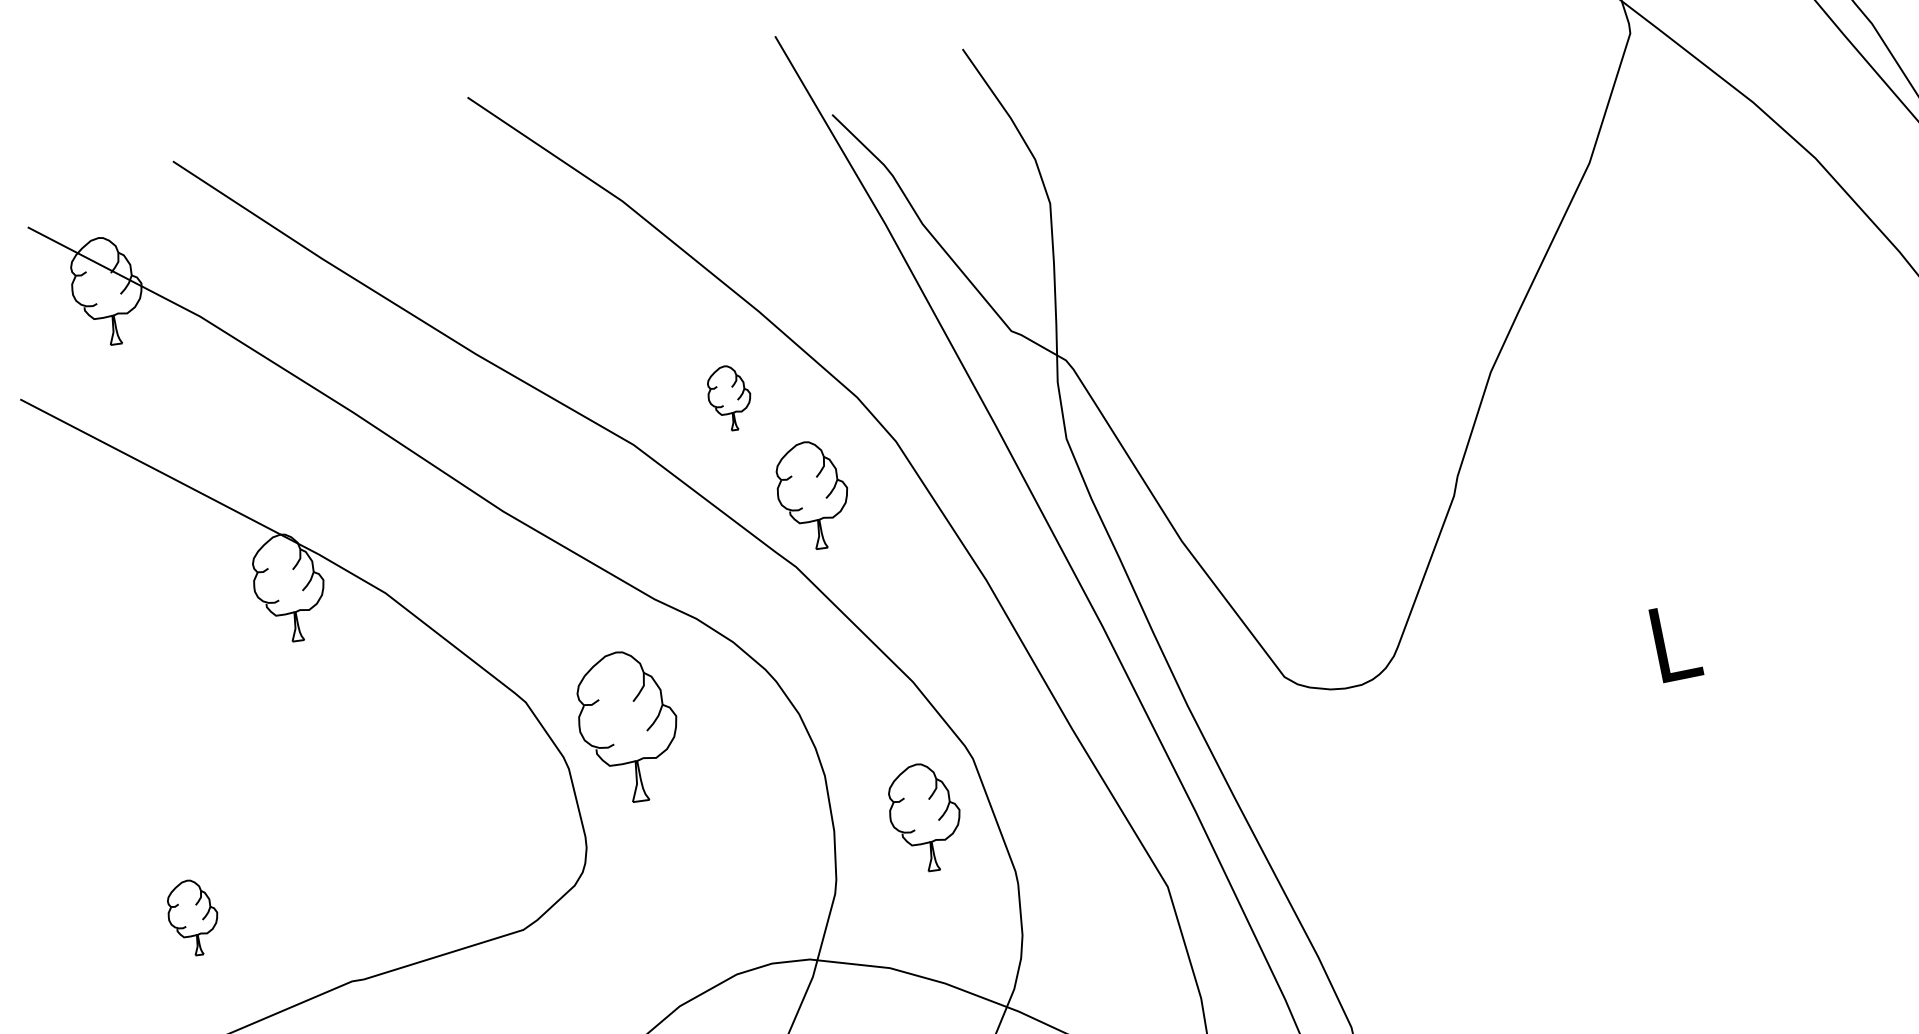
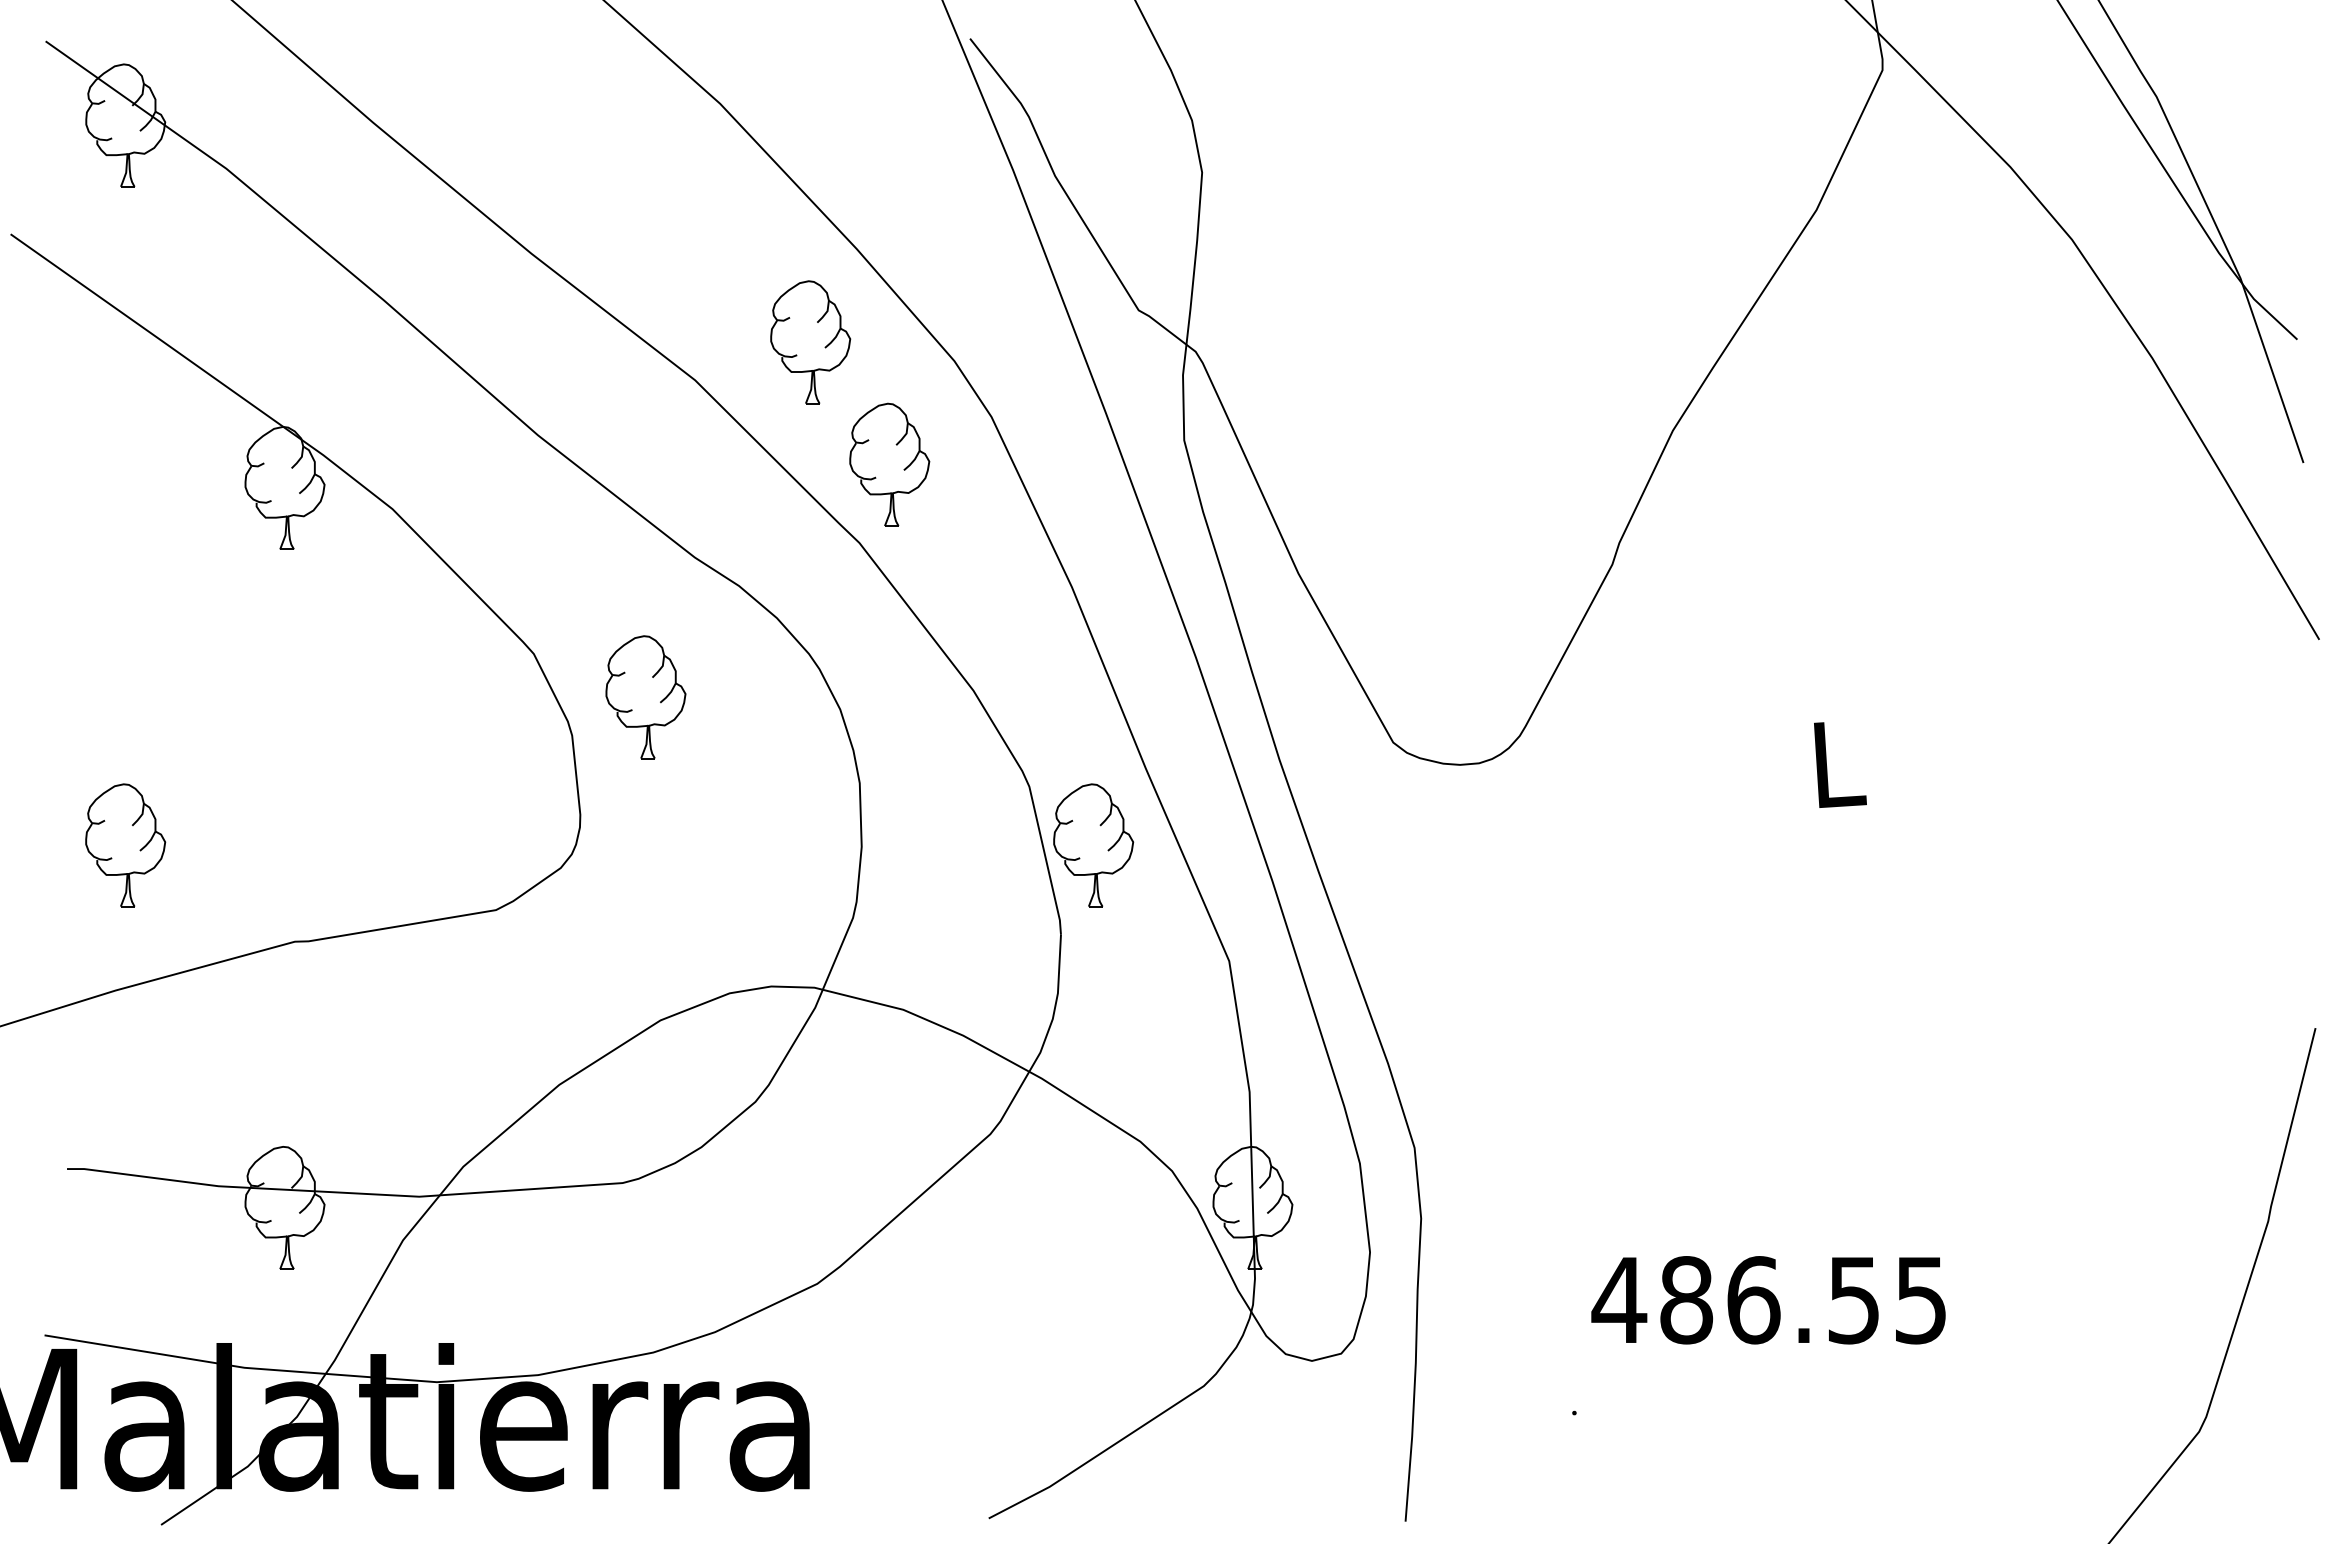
part: (729, 398) -> (810, 342), size x1.67
part: (628, 726) -> (645, 697), size x0.71
part: (925, 817) -> (1093, 845), moved
part: (193, 917) -> (125, 845), size x1.43

